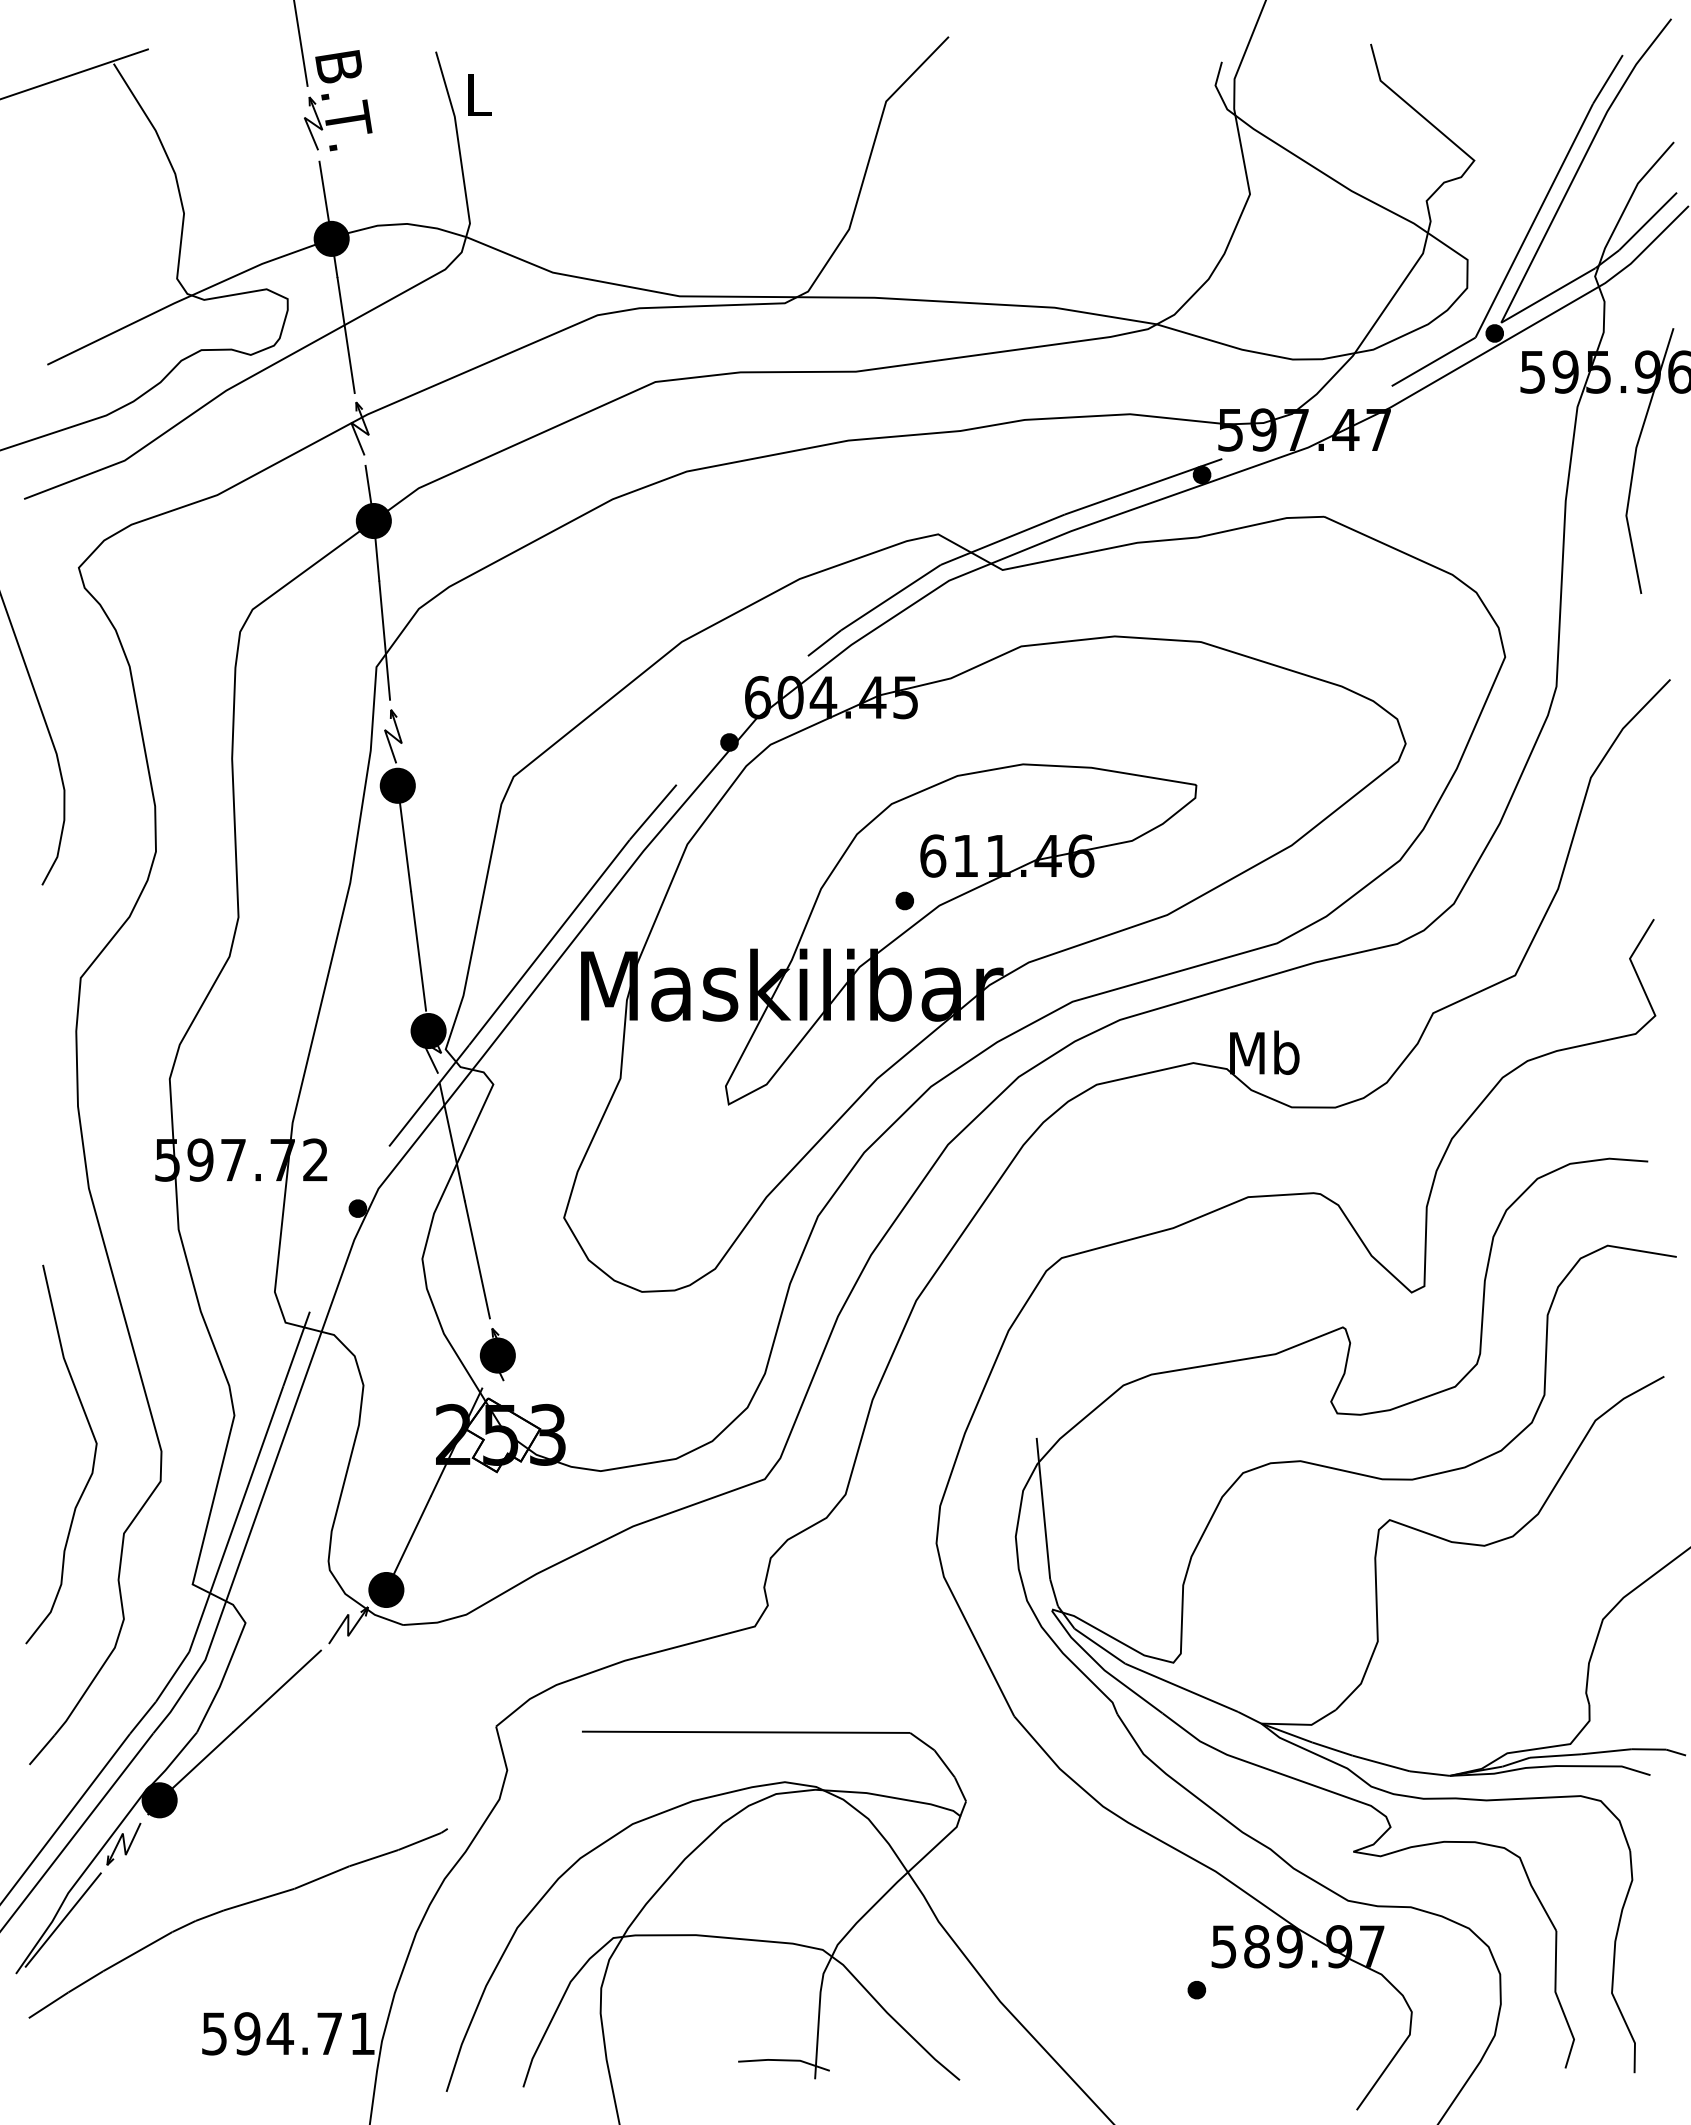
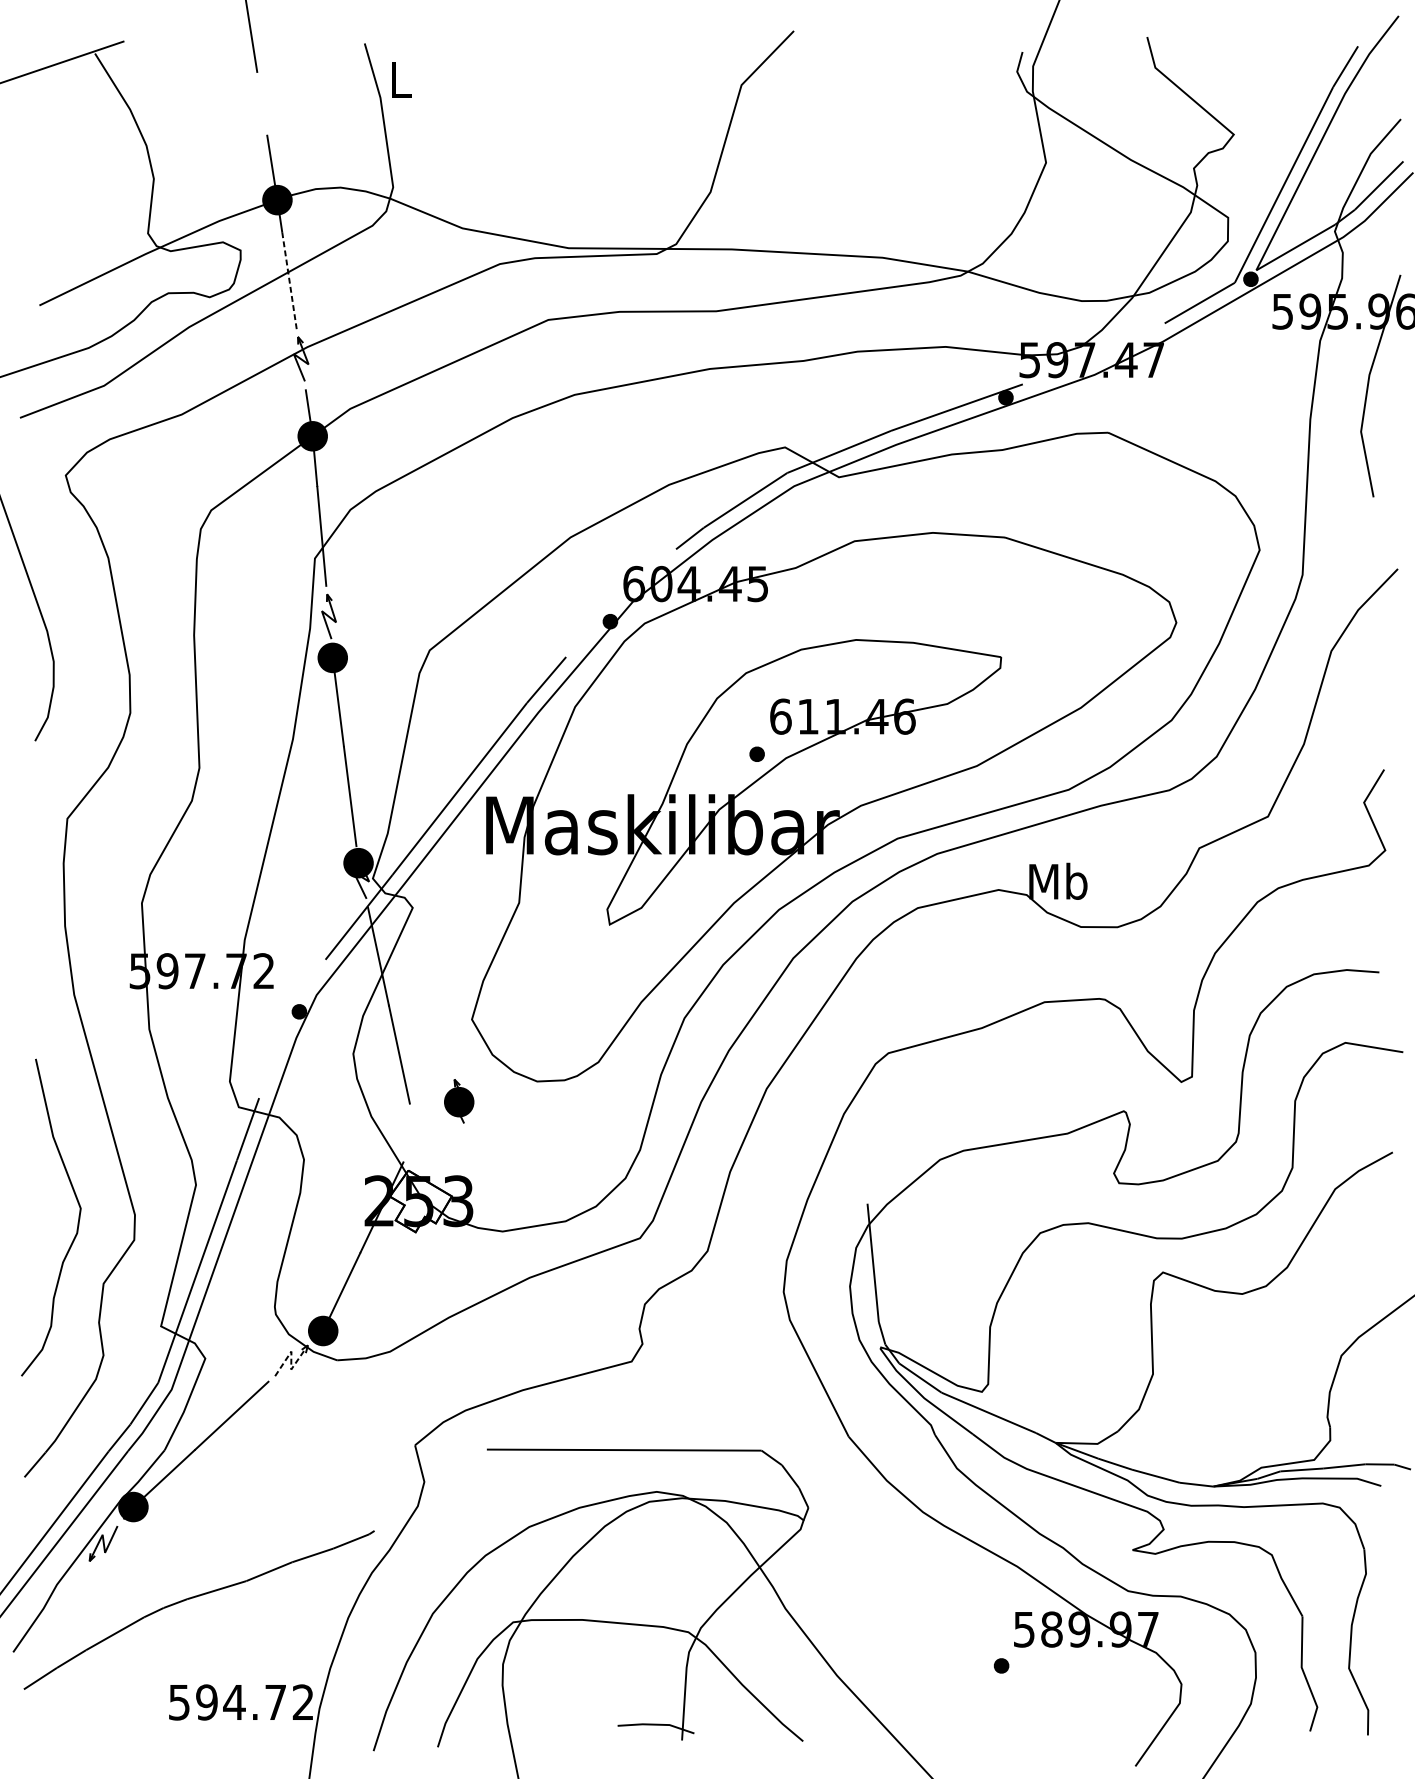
part: (329, 99) -> (275, 83), removed
line: (346, 335) -> (289, 281), solid -> dashed
part: (497, 1354) -> (458, 1101), moved
line: (348, 1625) -> (291, 1360), solid -> dashed
line: (62, 1919) -> (52, 1606), removed
text: (362, 2033) -> (303, 1702), 594.71 -> 594.72

